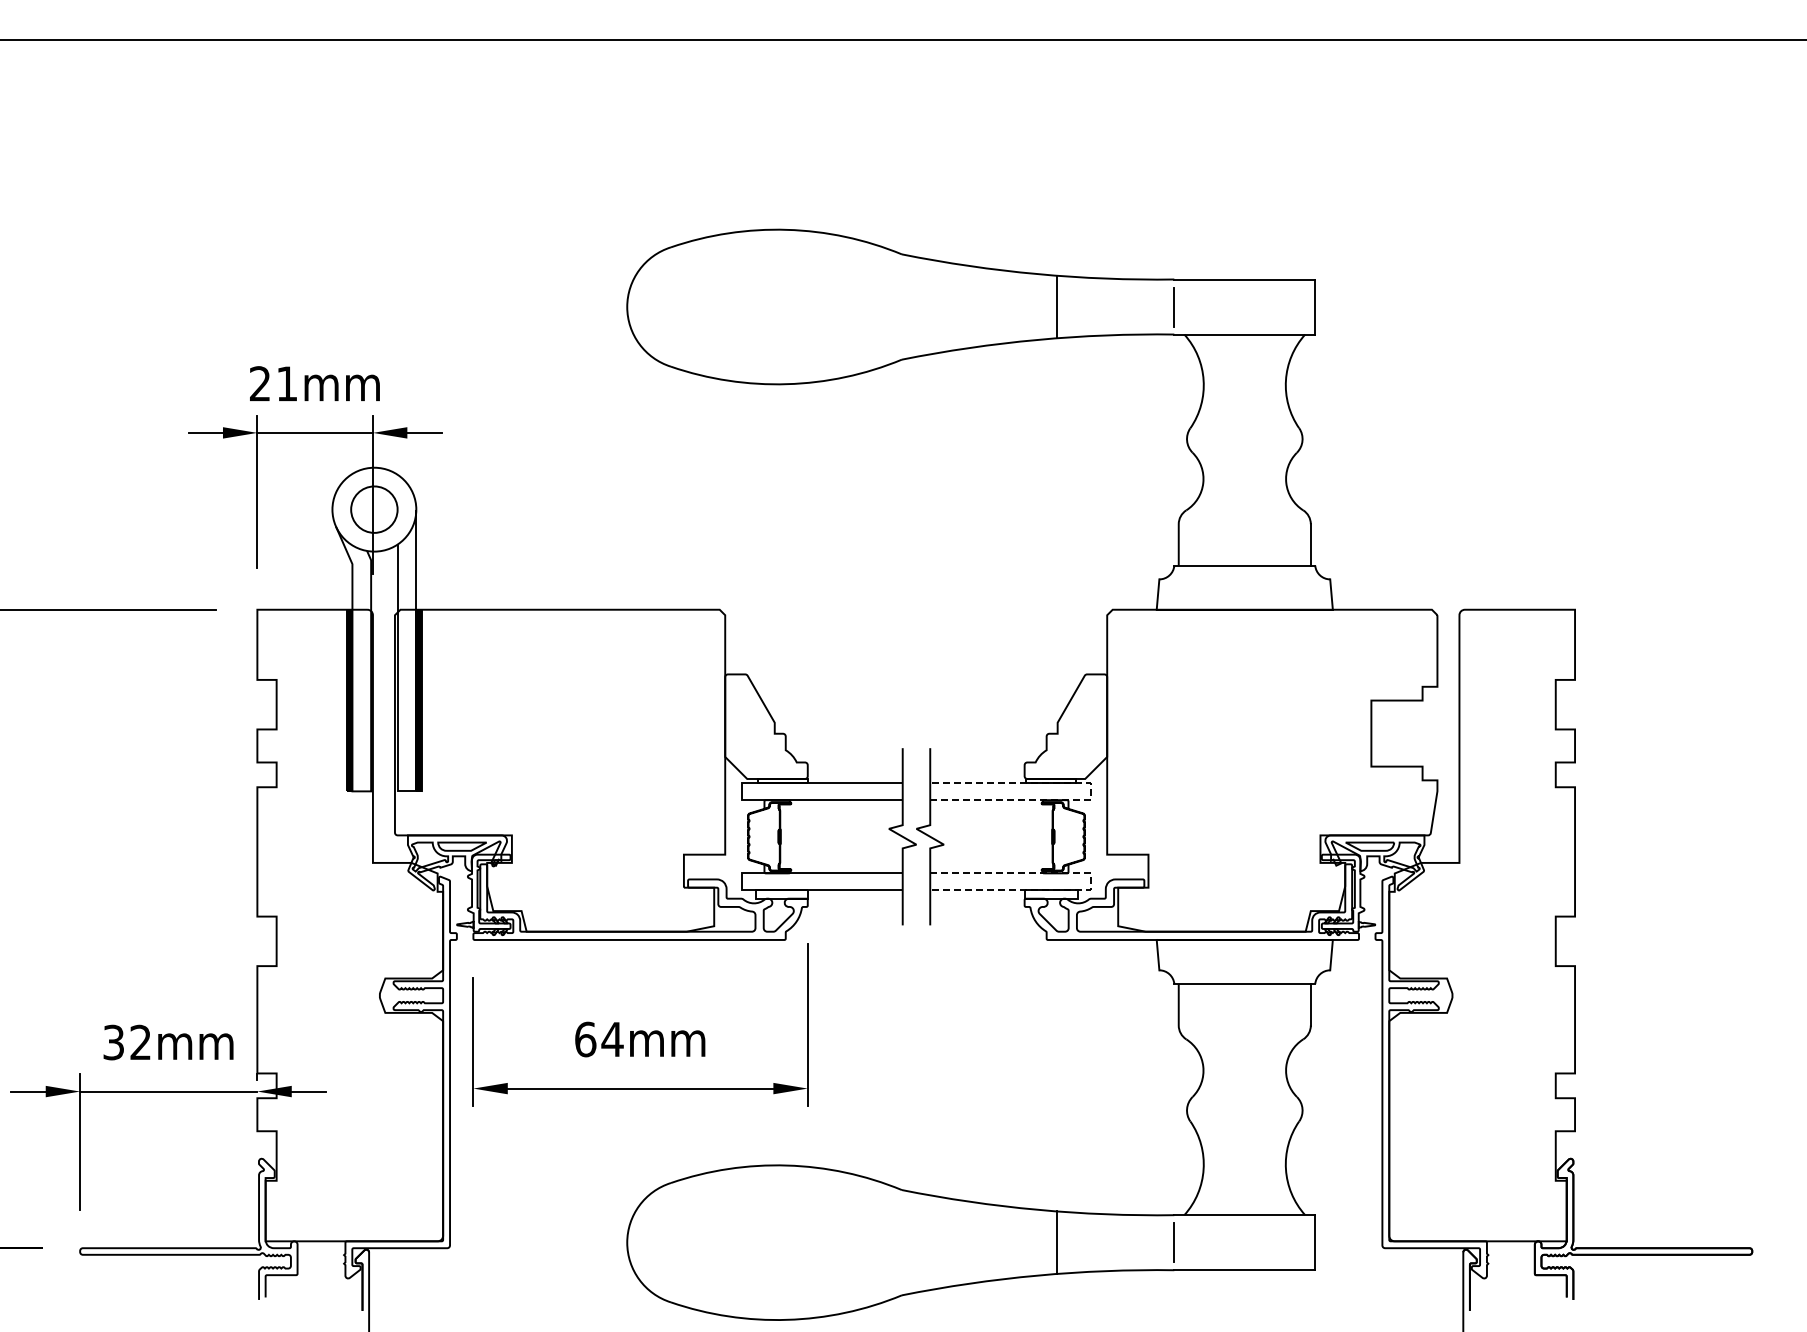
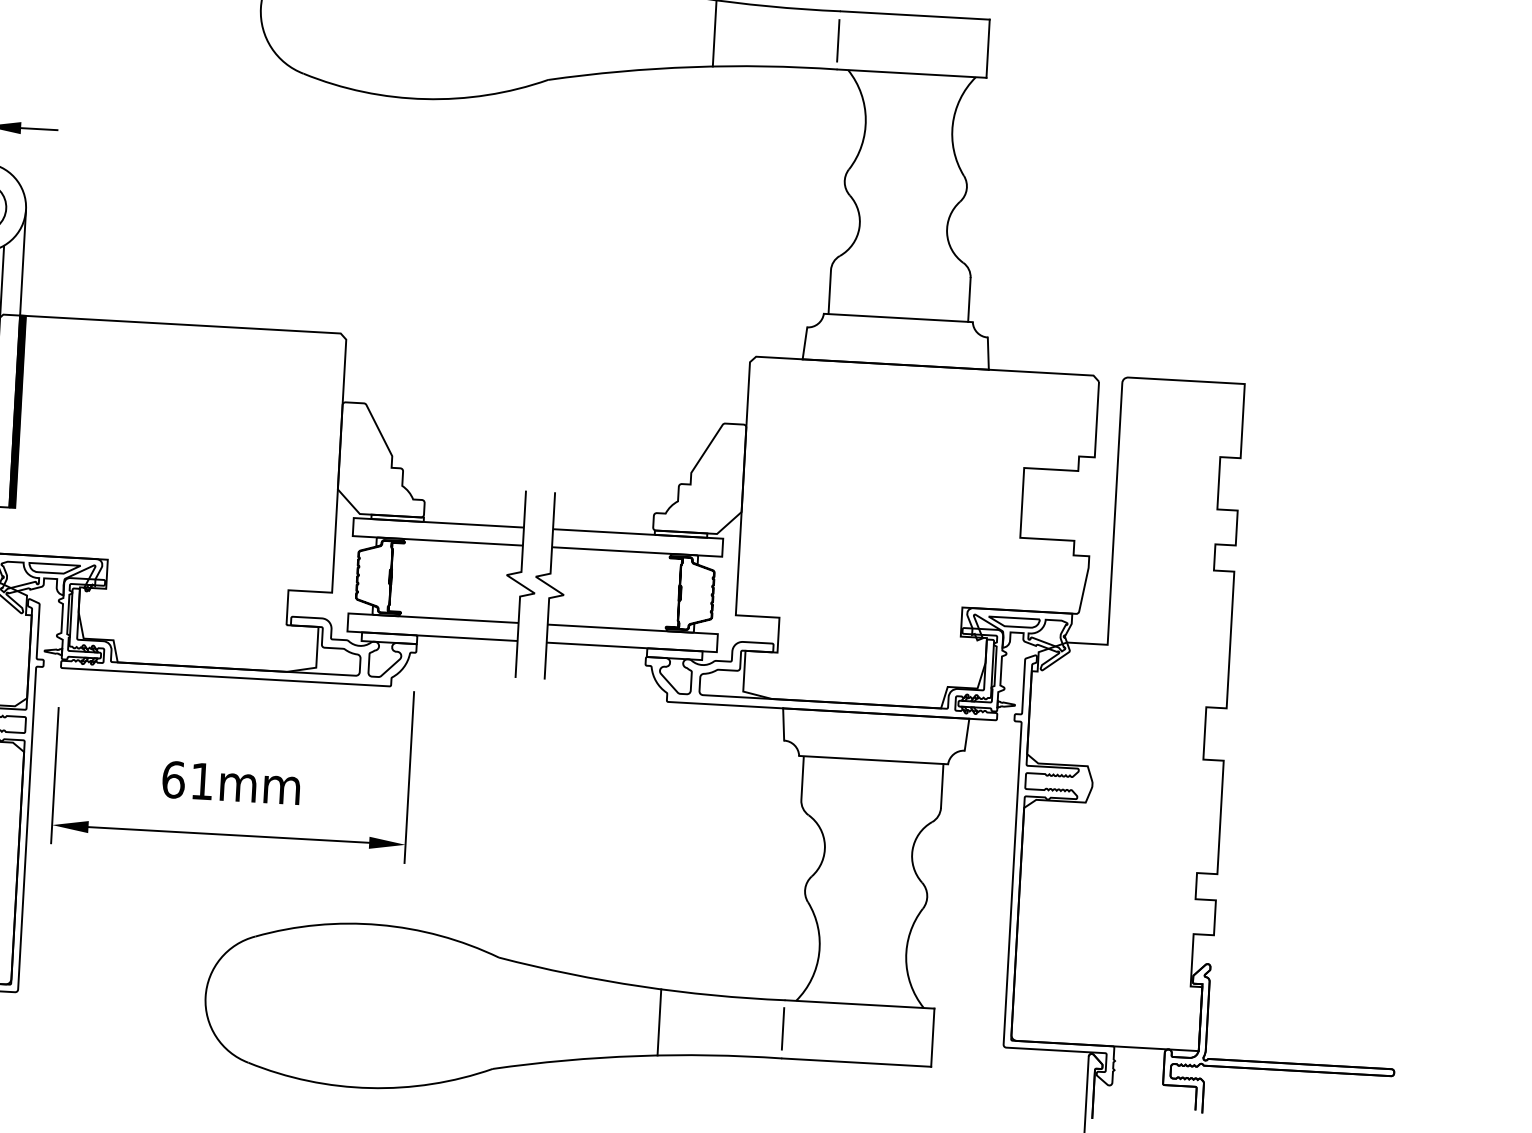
line: (1091, 791) -> (722, 547), dashed -> solid
line: (1091, 881) -> (717, 642), dashed -> solid
text: (612, 1039) -> (202, 781), 64mm -> 61mm

